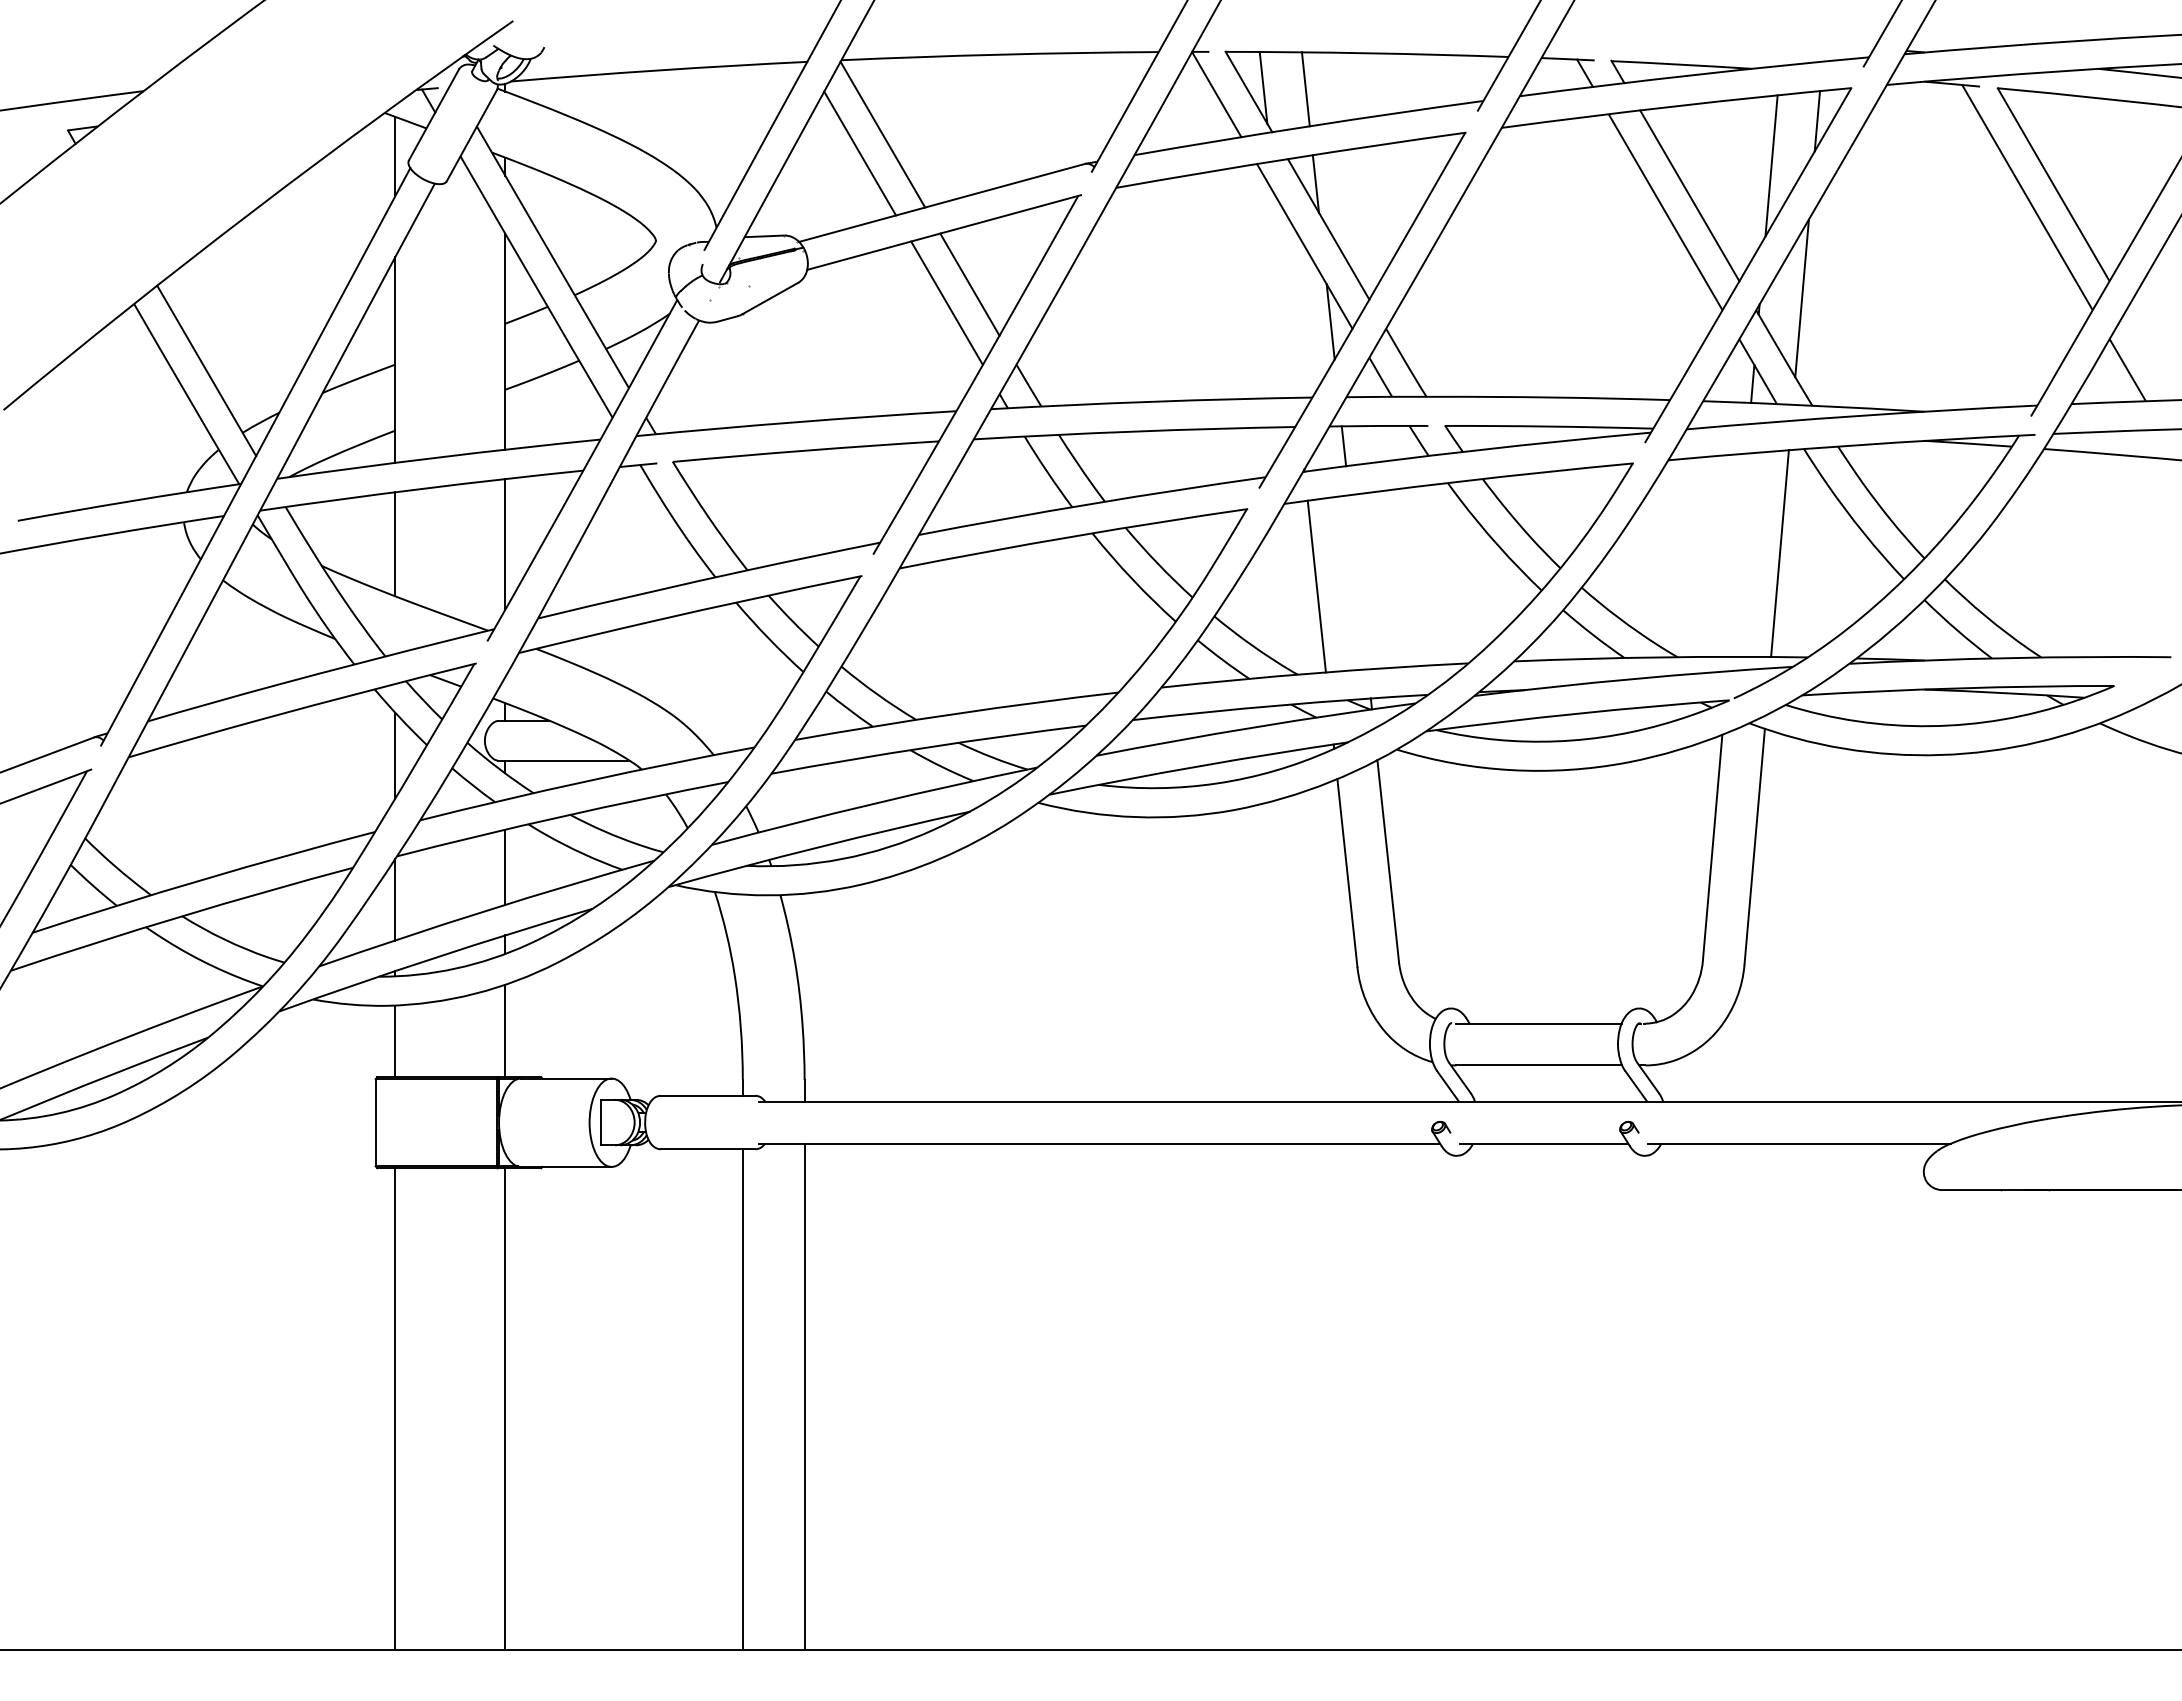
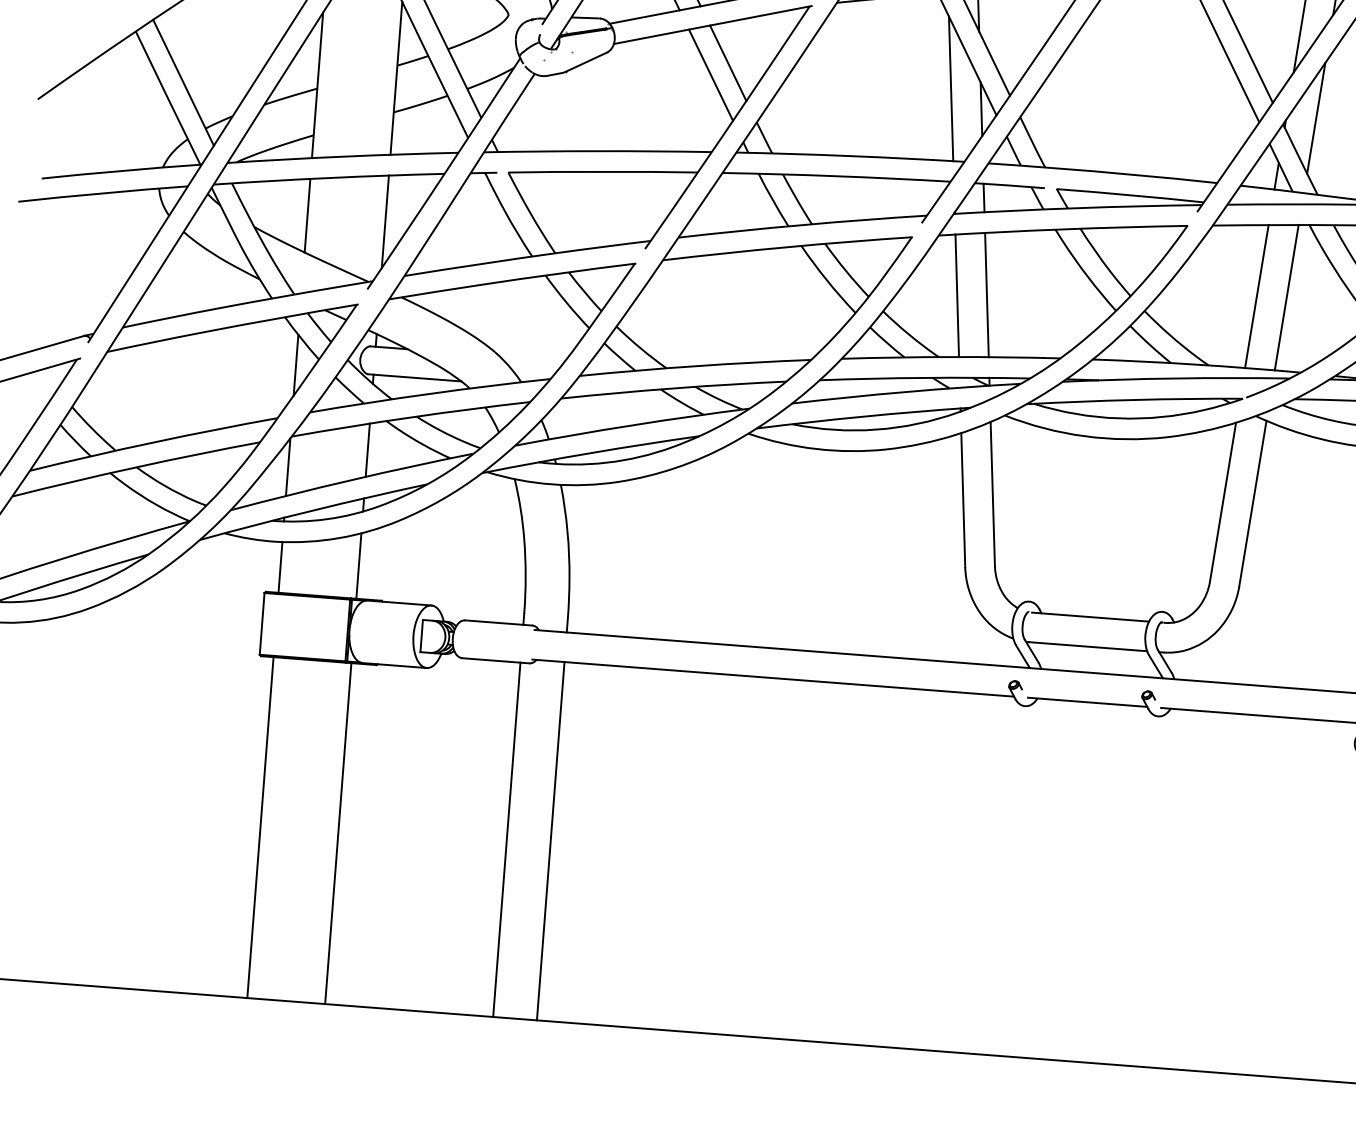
line: (1285, 296) -> (950, 88), added
line: (1737, 554) -> (1256, 296), added
line: (1358, 582) -> (986, 295), added

